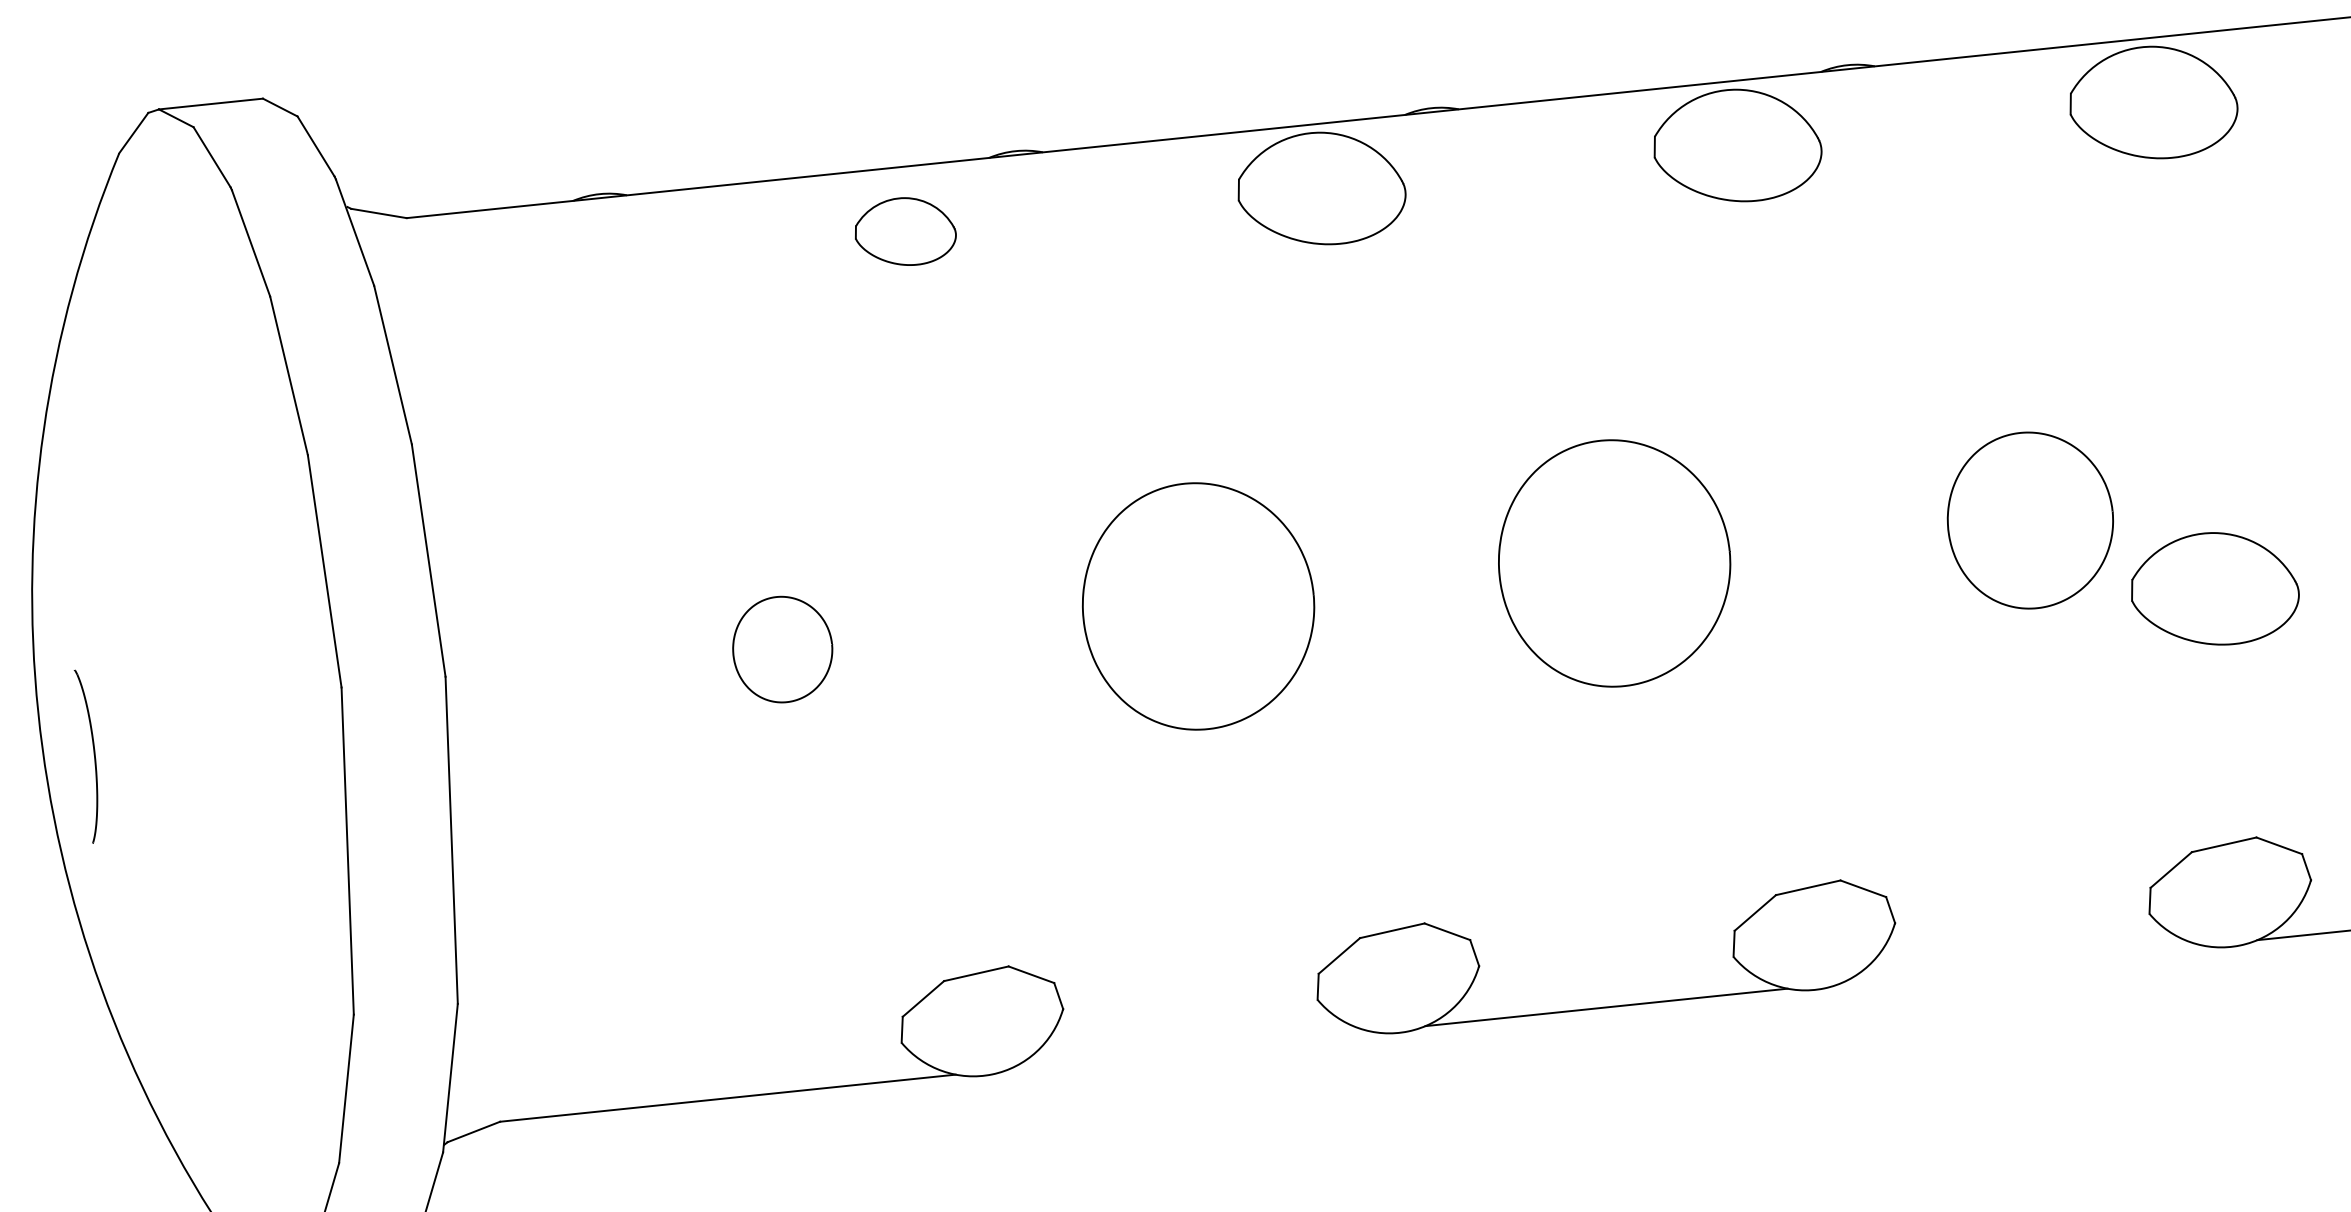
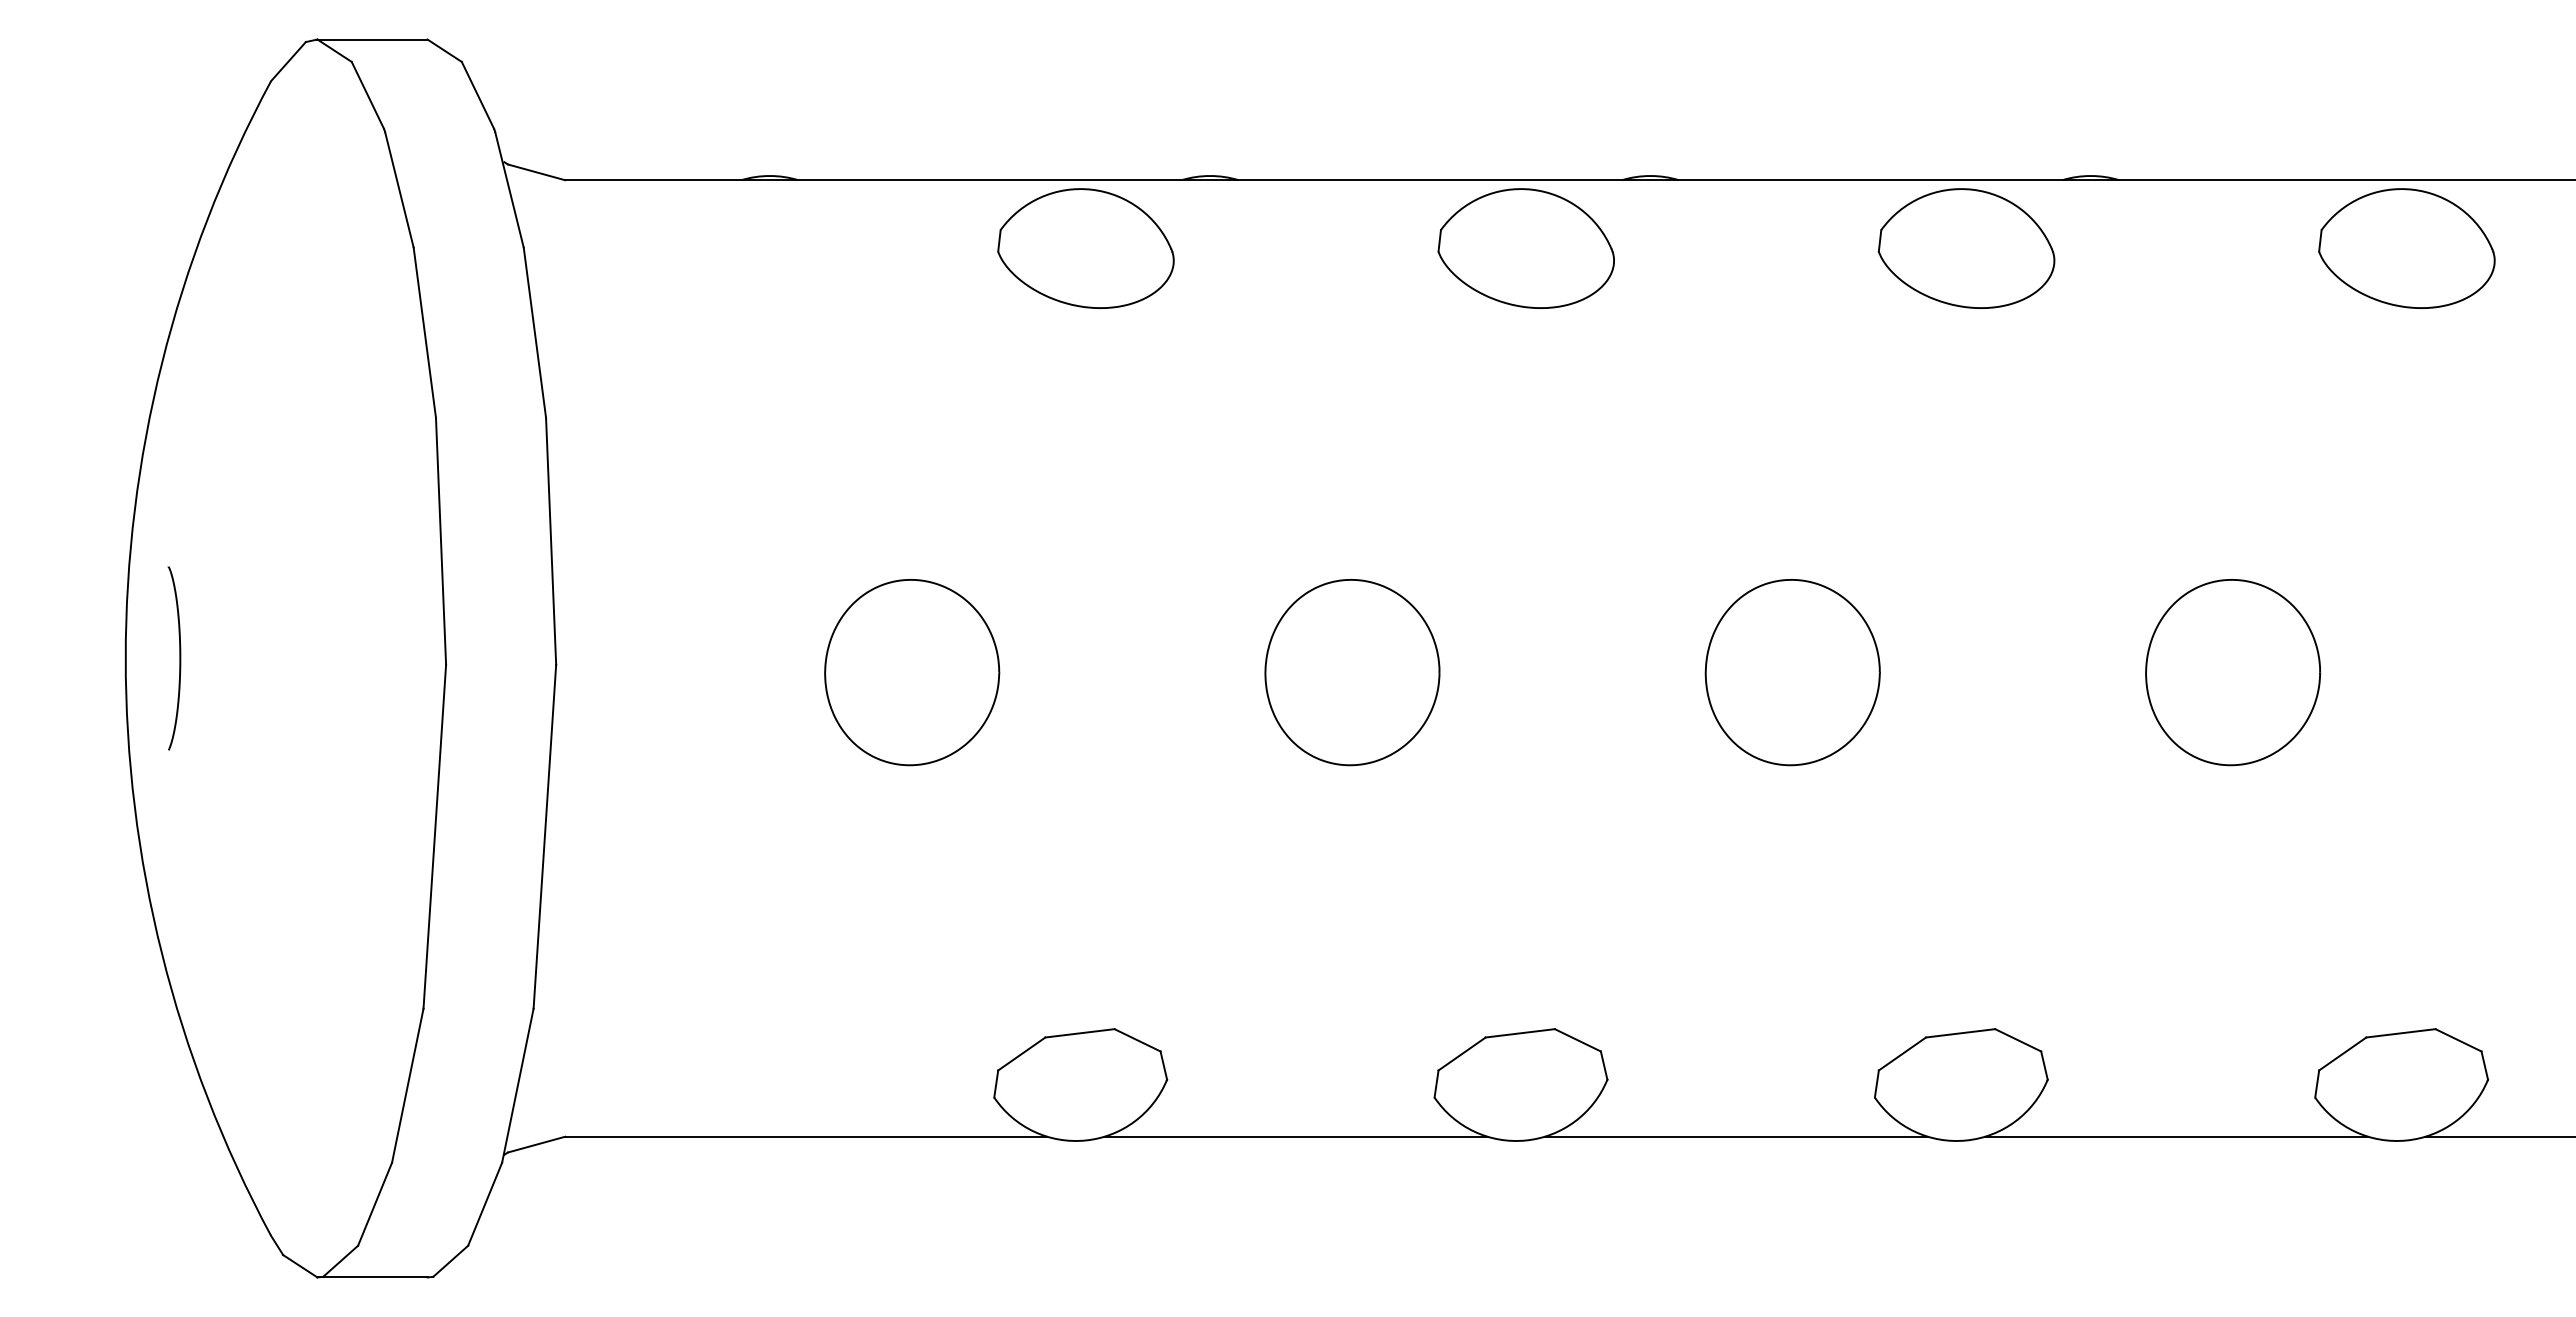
part: (904, 231) -> (1085, 248), size x1.67
part: (1614, 563) -> (1792, 672), size x0.71
part: (2214, 589) -> (2418, 764), removed
part: (1198, 606) -> (1352, 672), size x0.71
part: (782, 649) -> (912, 672), size x1.67
part: (89, 756) -> (174, 658), moved
line: (2022, 964) -> (2176, 1136), added
line: (1190, 1050) -> (1295, 1136), added

